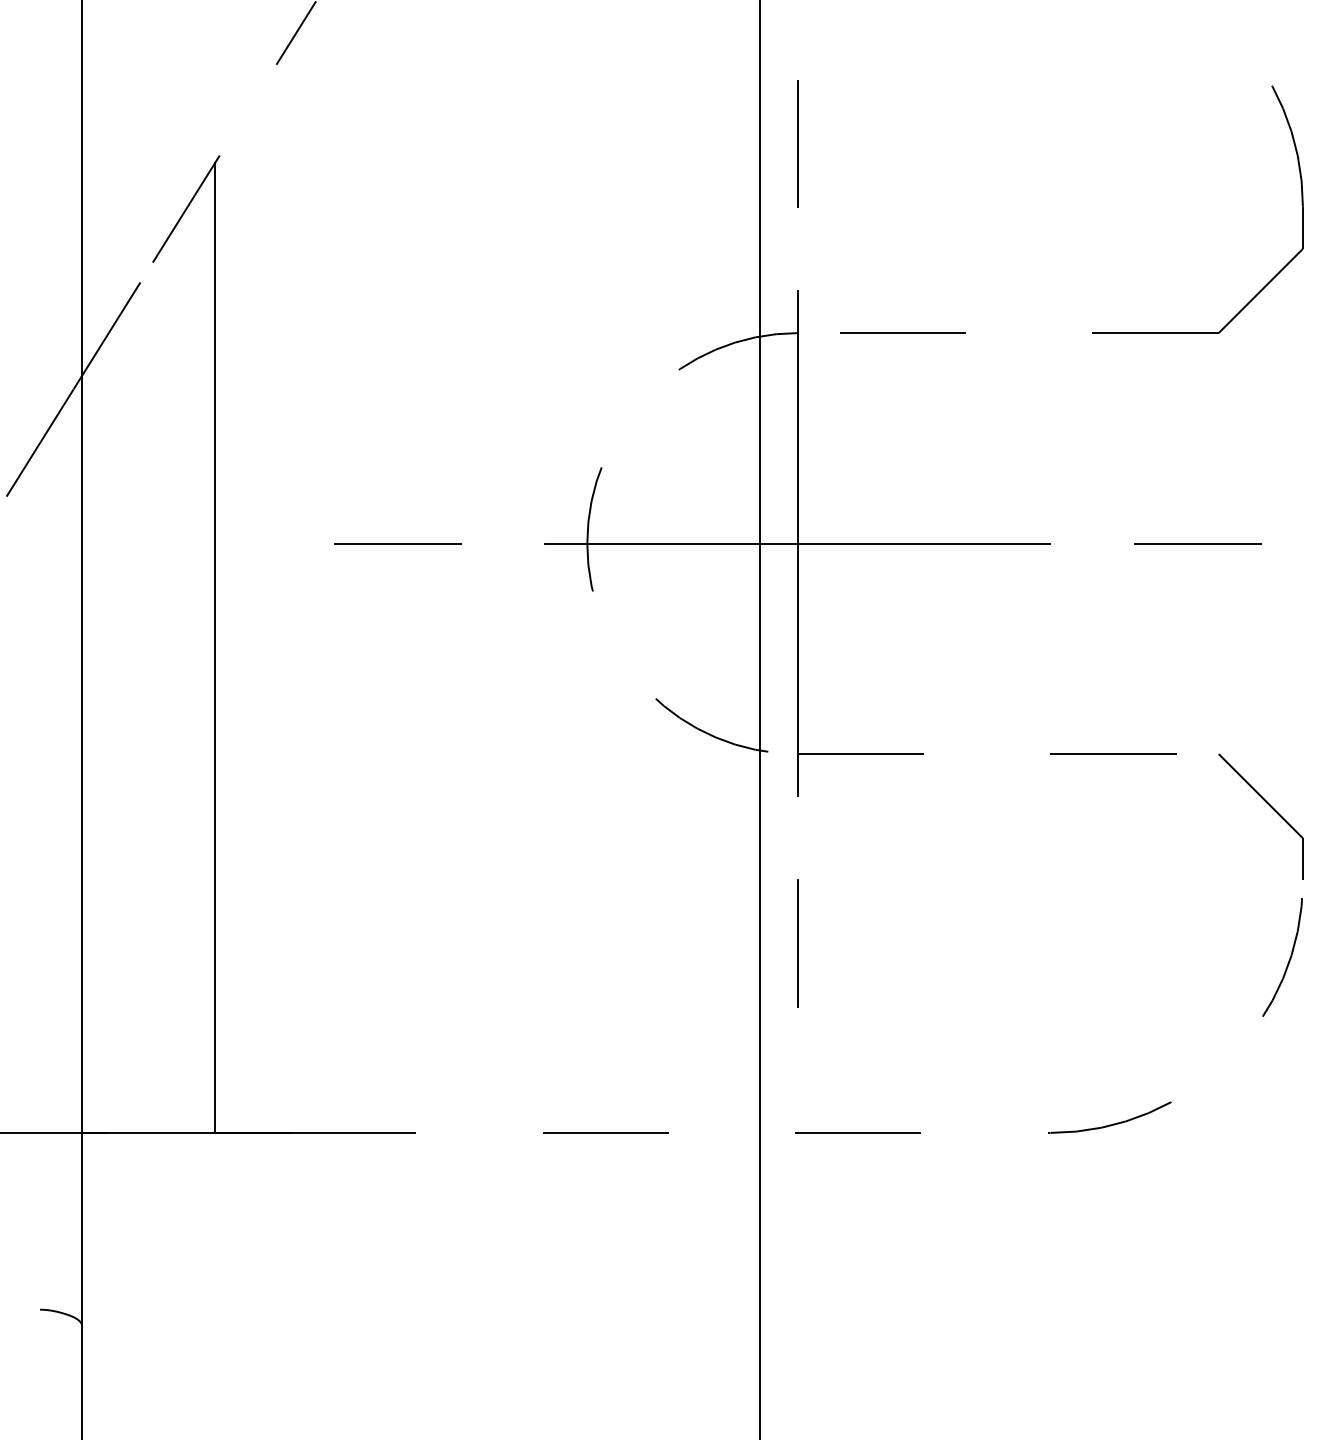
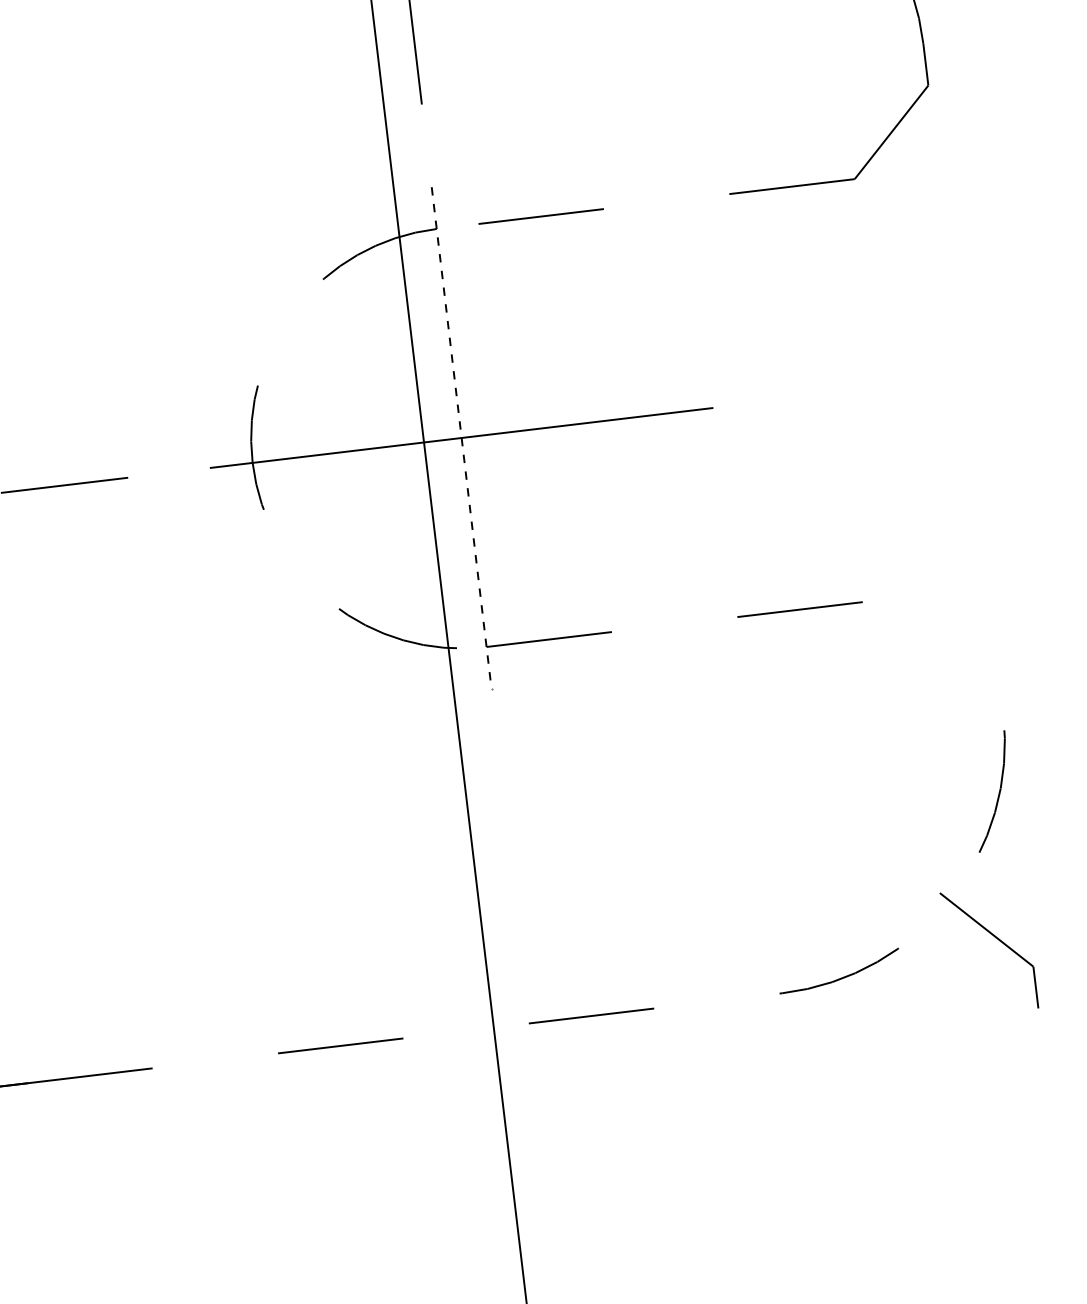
line: (797, 543) -> (461, 437), solid -> dashed
line: (1197, 543) -> (858, 390), removed
part: (1269, 806) -> (996, 939), moved
line: (797, 943) -> (508, 835), removed

